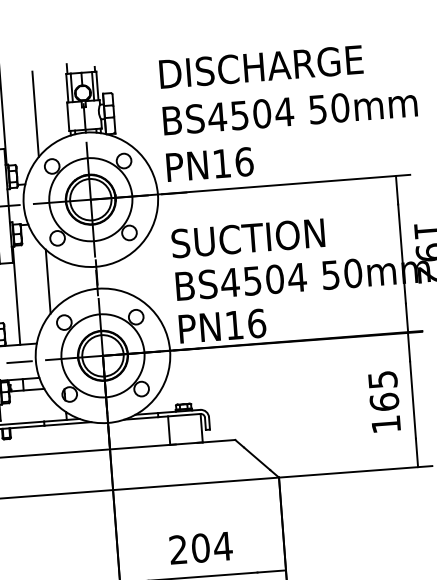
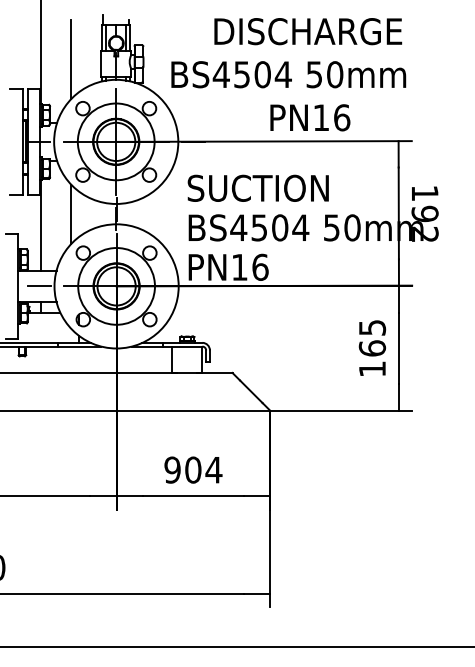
text: (261, 66) -> (308, 31), moved
text: (289, 111) -> (288, 74), moved
text: (210, 164) -> (310, 117), moved
text: (178, 549) -> (172, 469), 204 -> 904

